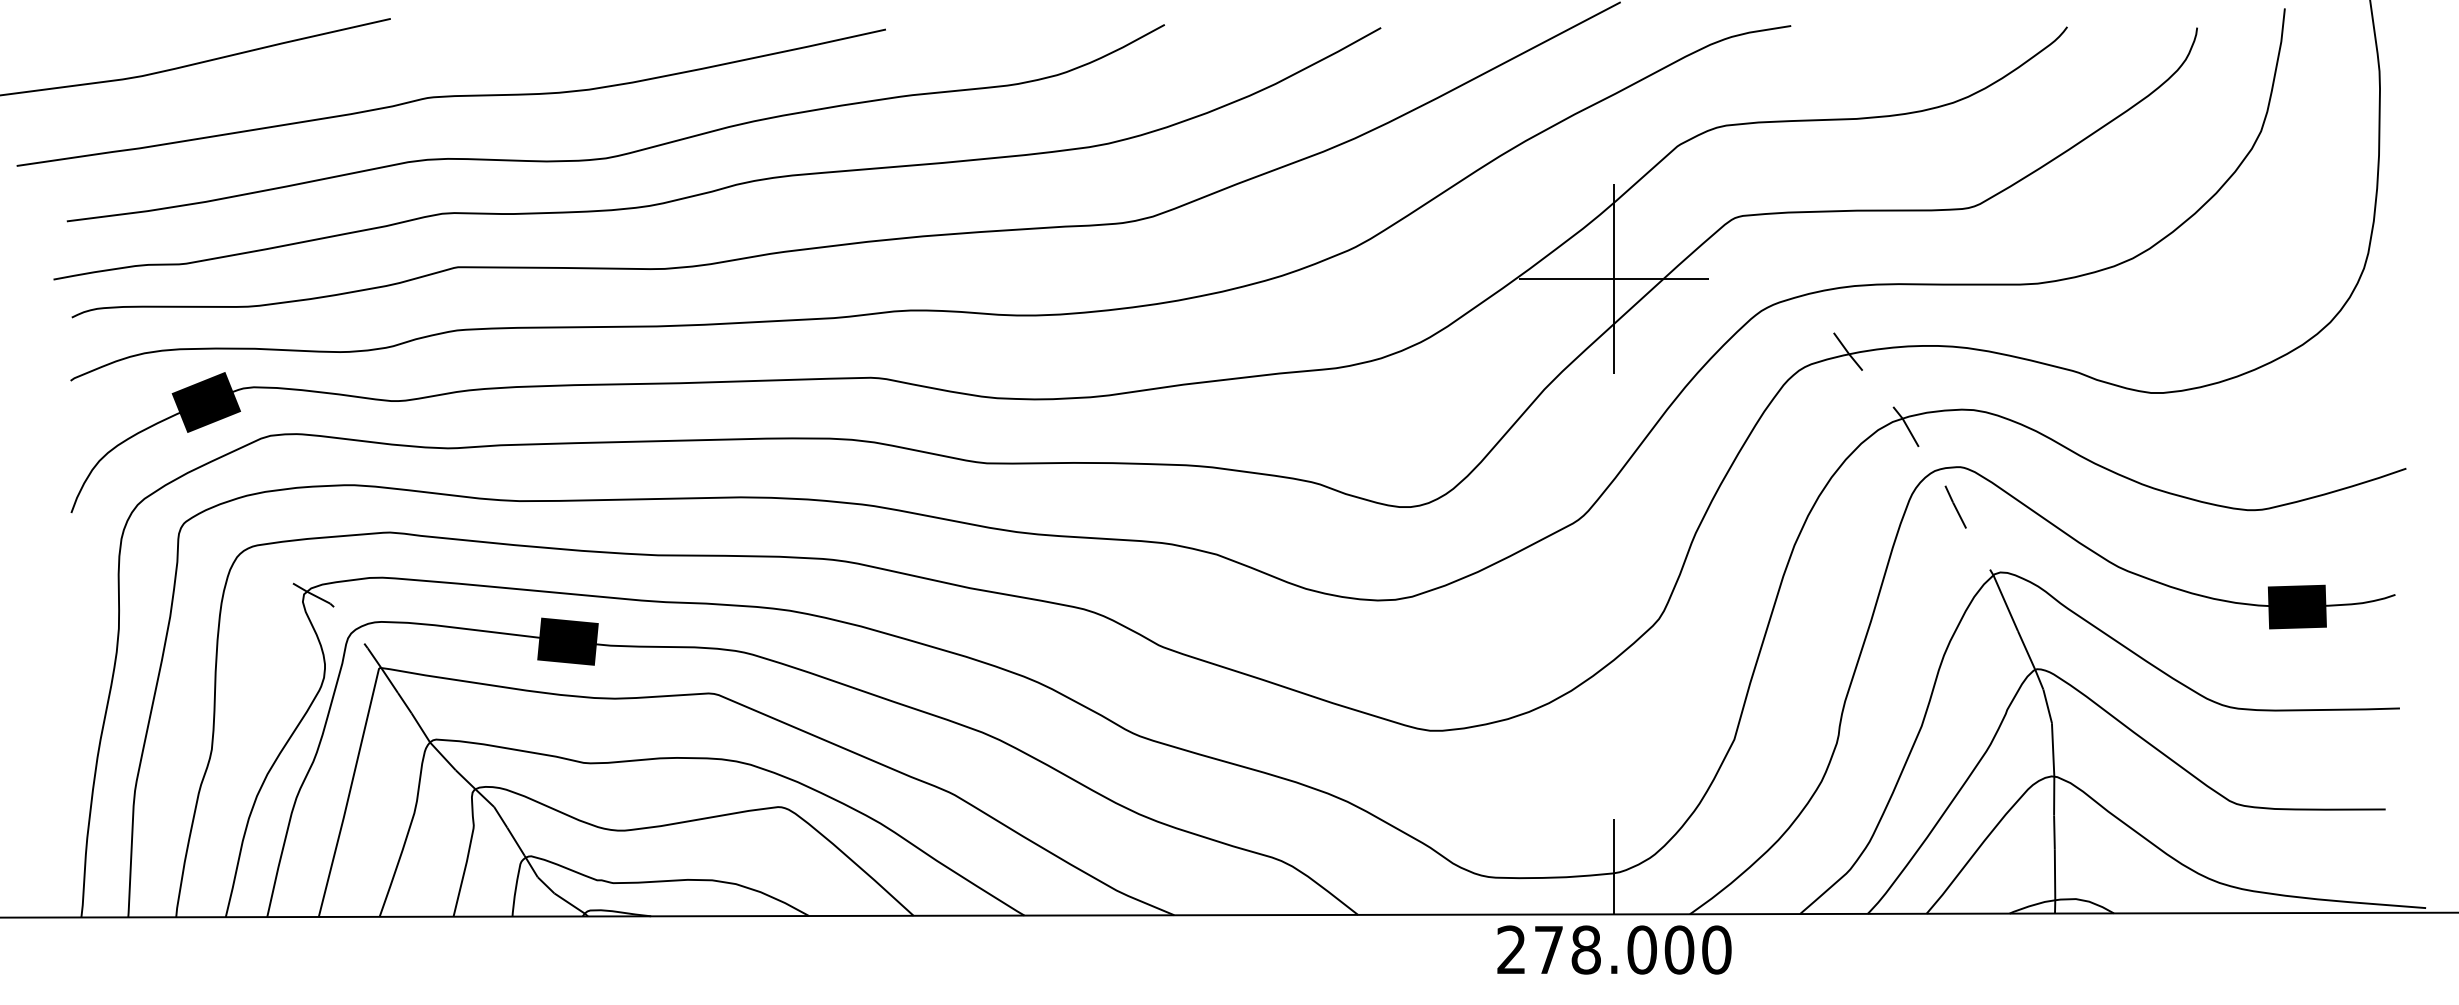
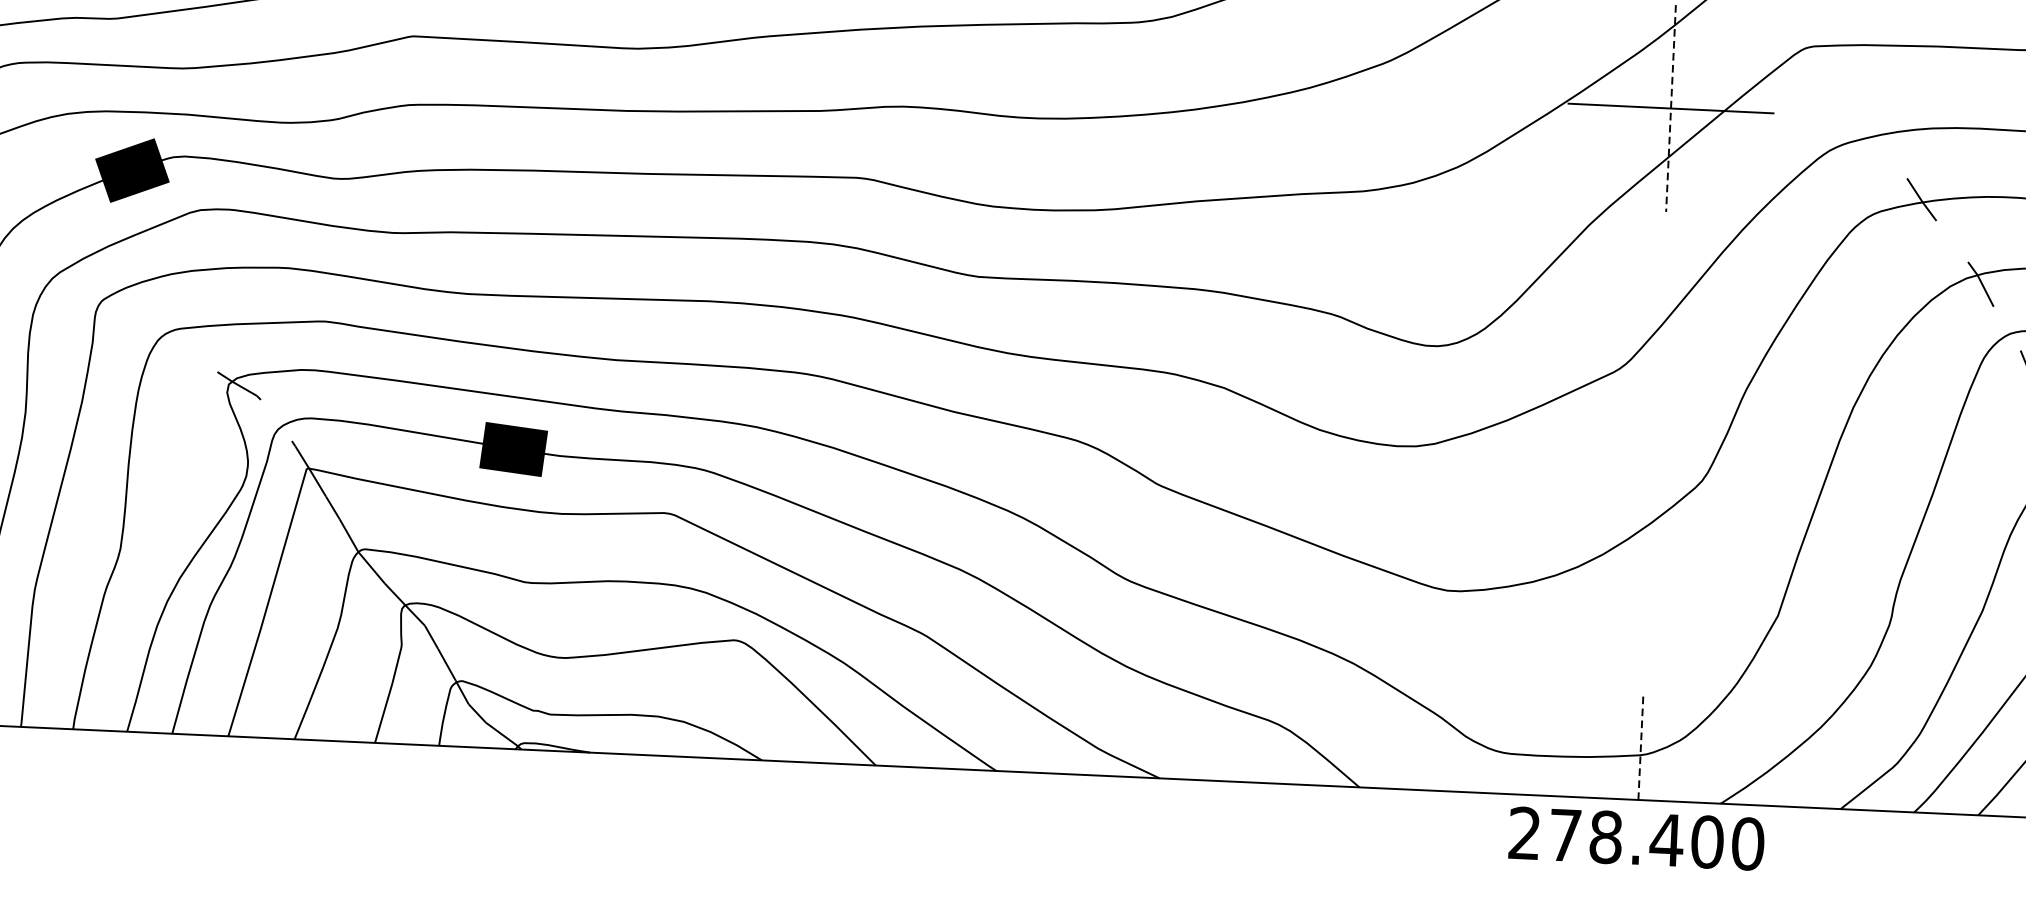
line: (1614, 279) -> (1671, 109), solid -> dashed
line: (1614, 866) -> (1641, 747), solid -> dashed
text: (1641, 949) -> (1666, 839), 278.000 -> 278.400

